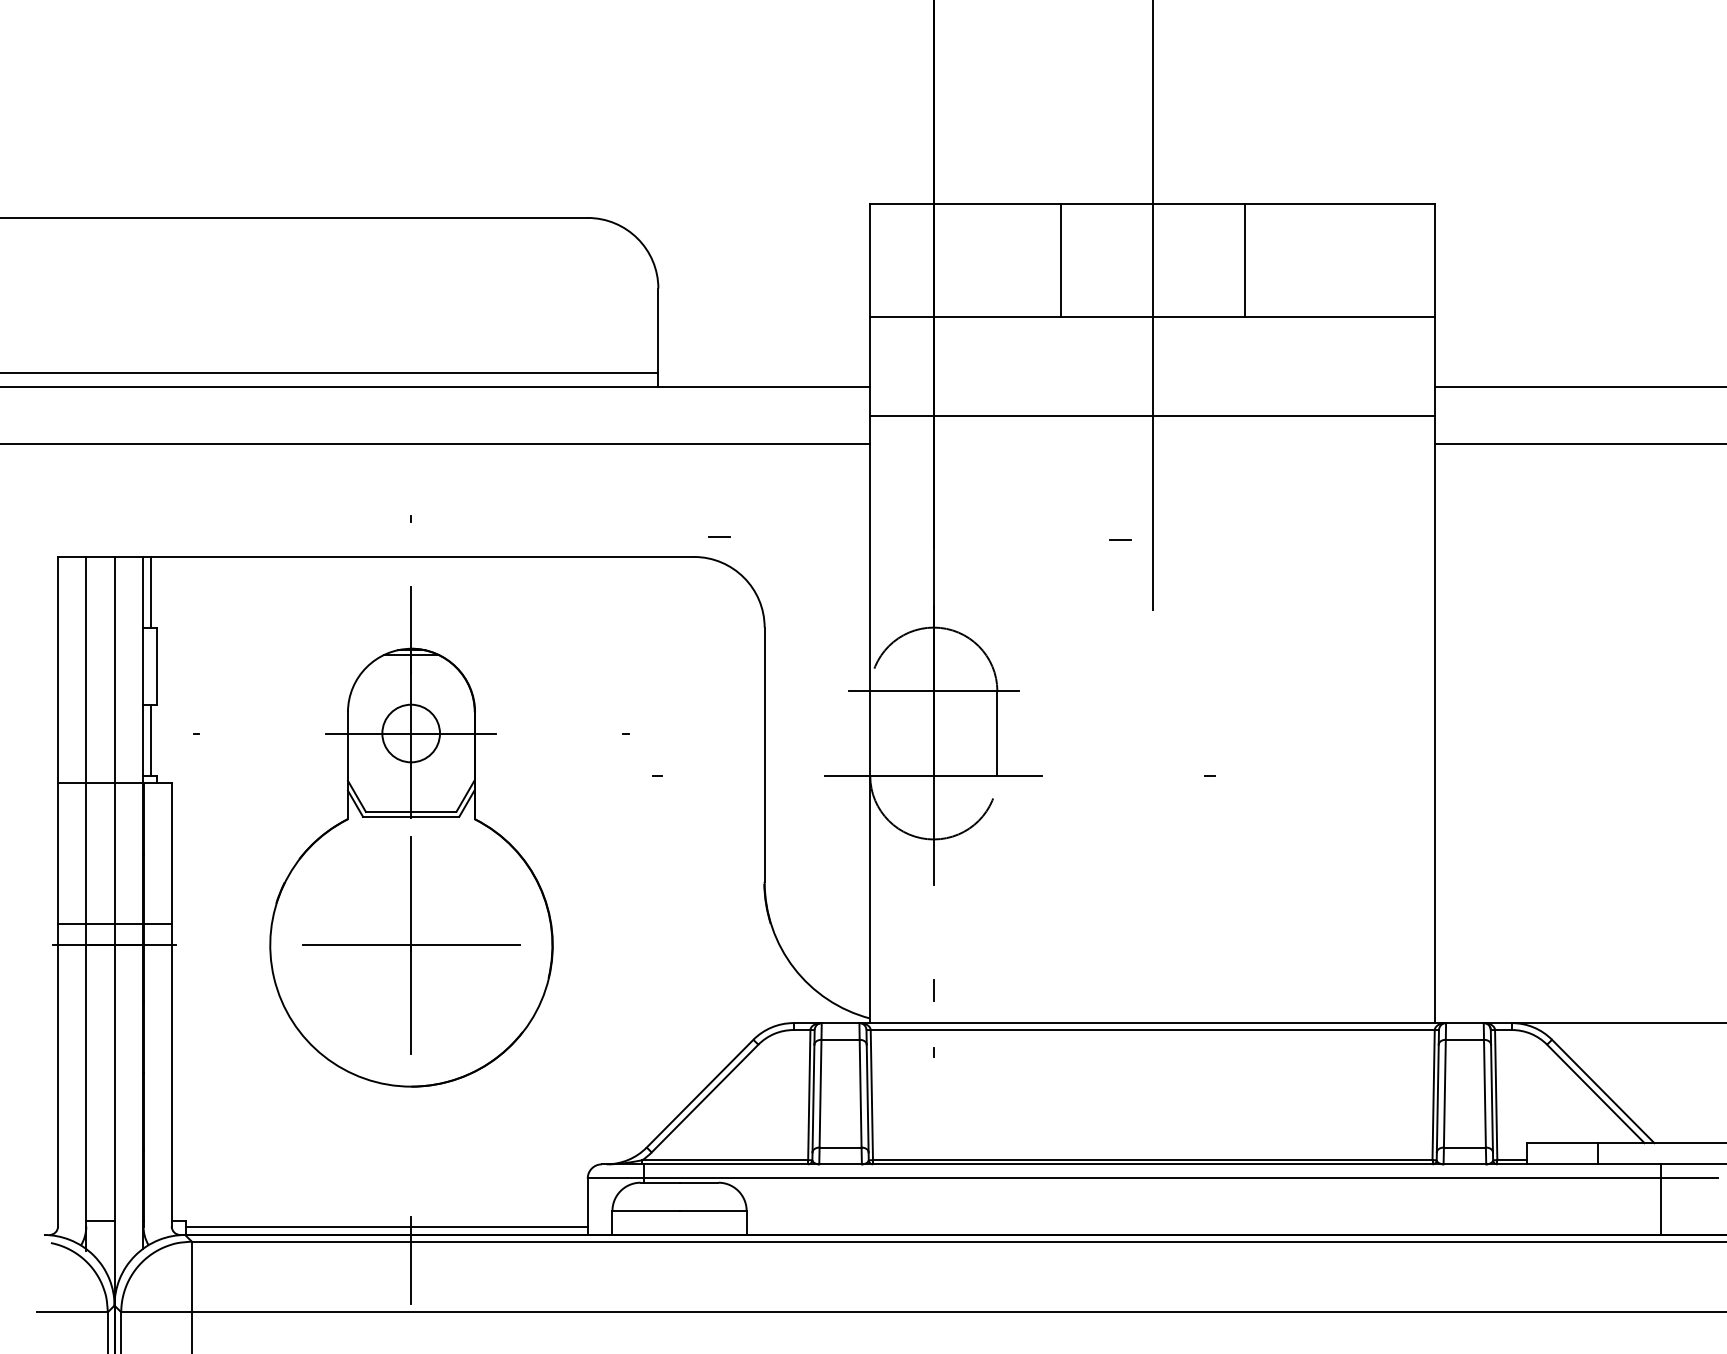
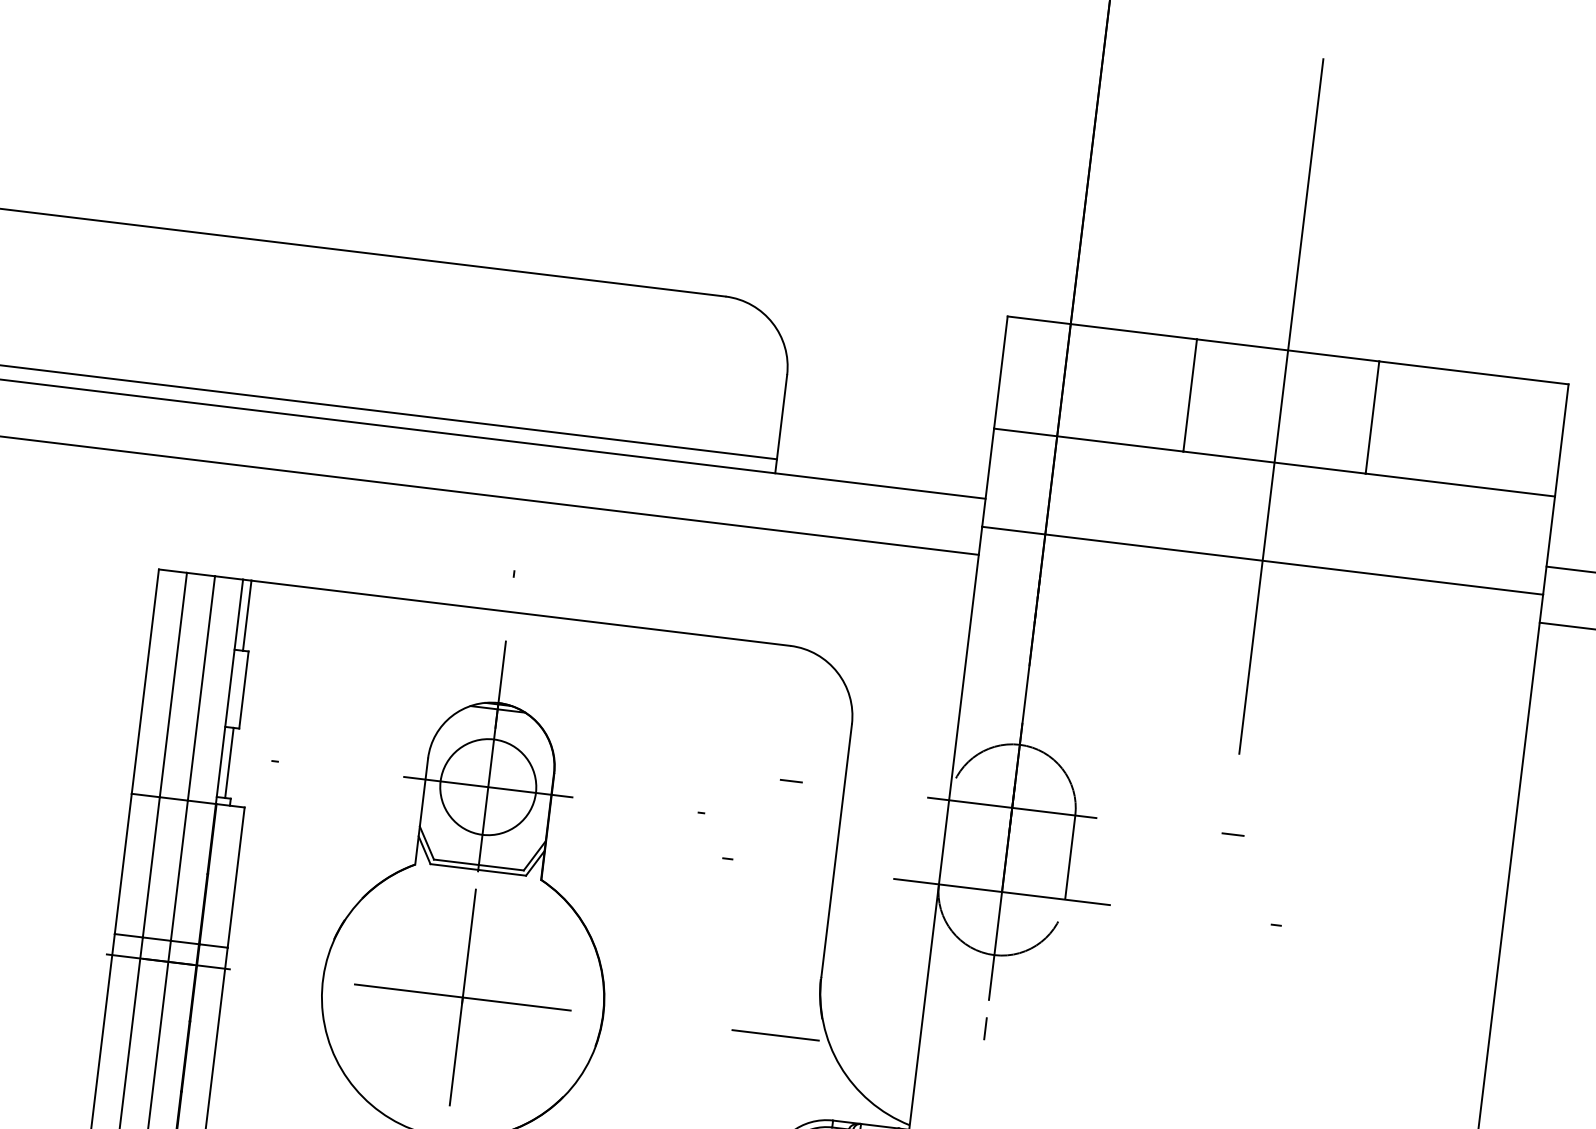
line: (719, 536) -> (791, 780), moved
line: (1120, 539) -> (1233, 833), moved
circle: (411, 733) -> (488, 787), size x1.67
line: (725, 945) -> (774, 1035), added
line: (933, 990) -> (985, 1028), moved

